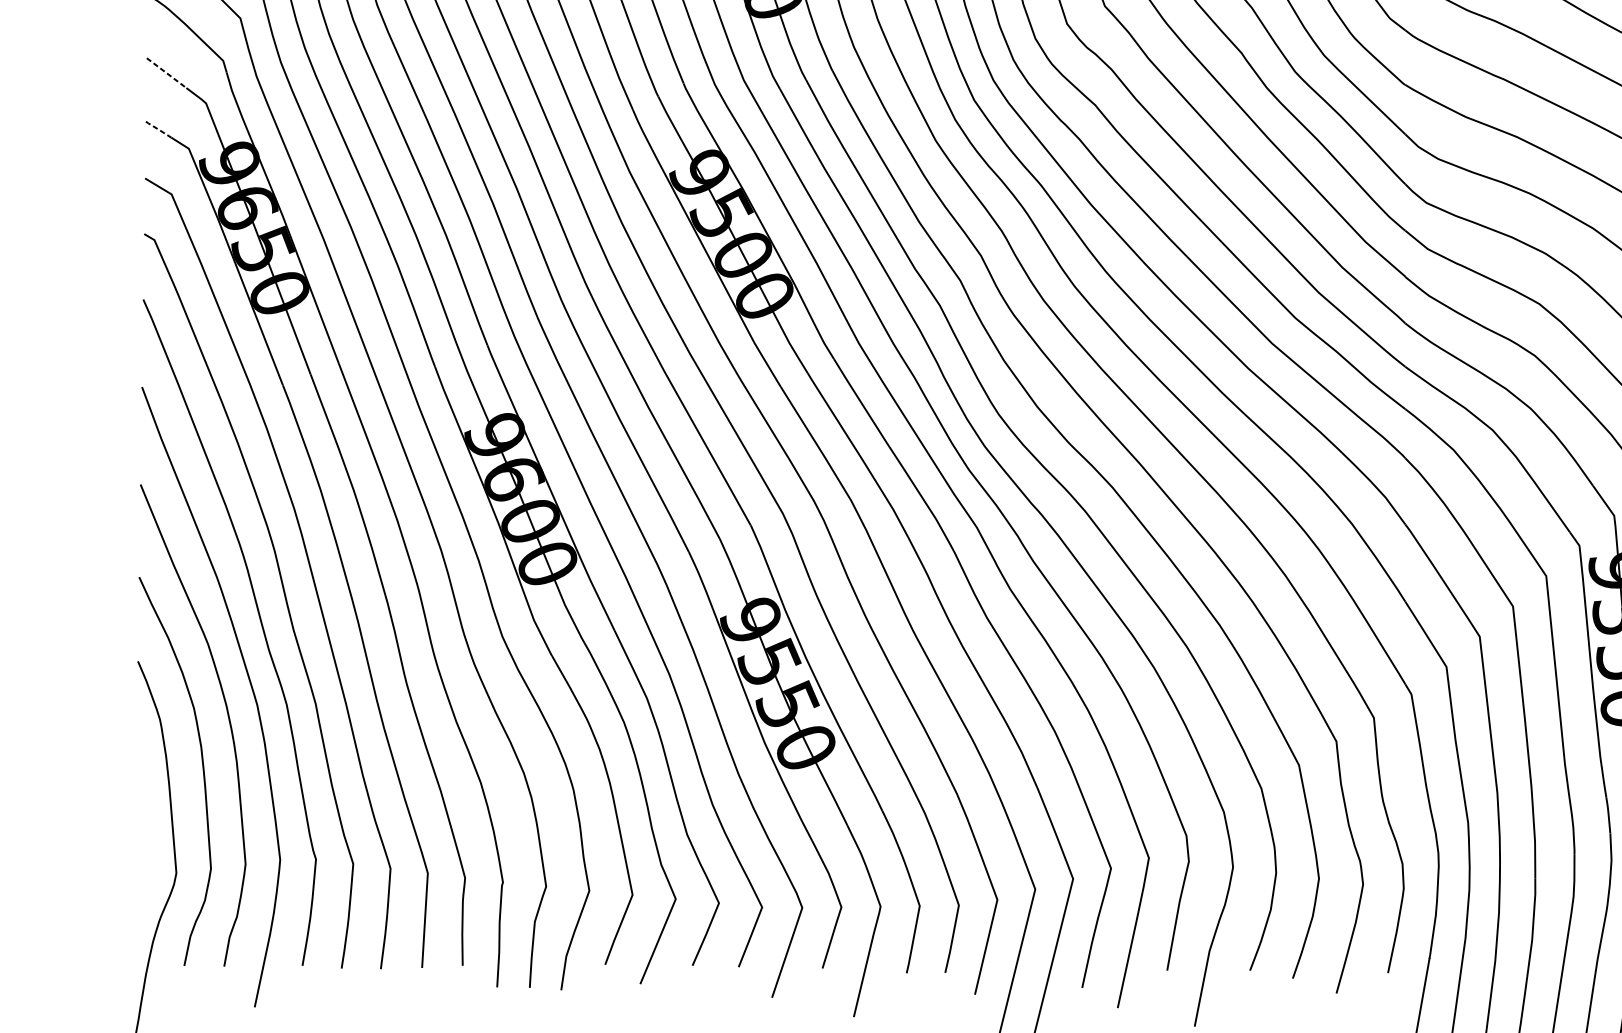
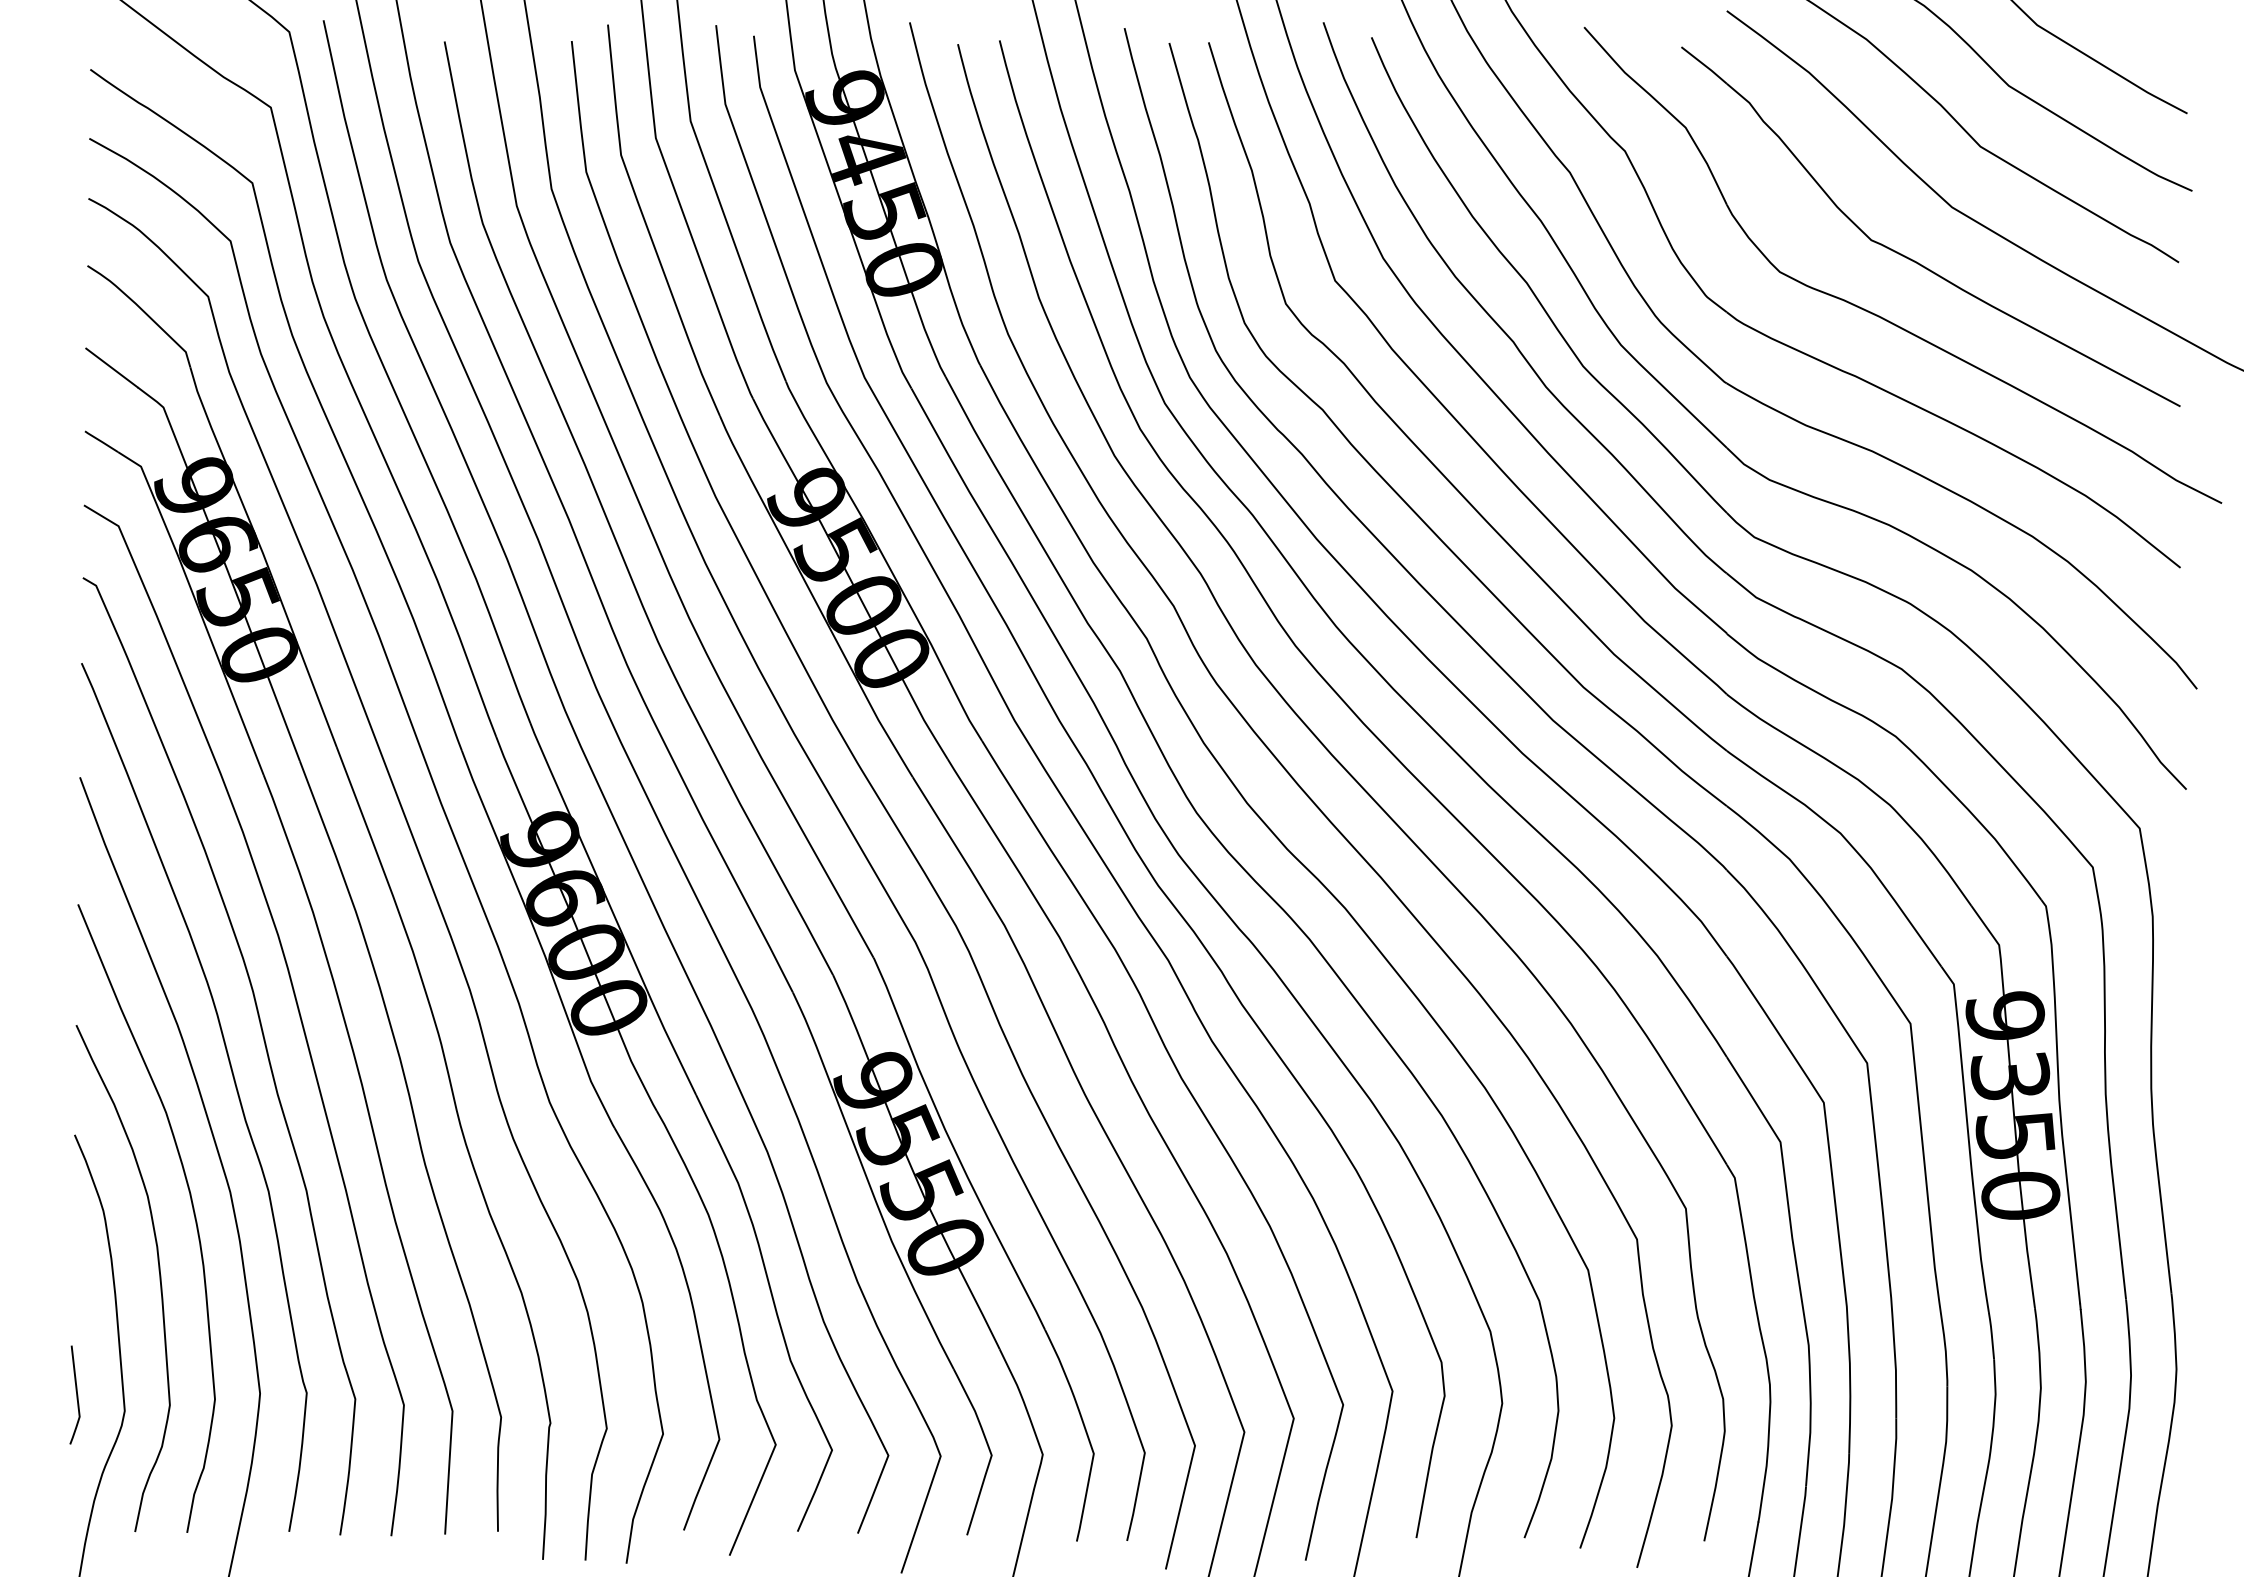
line: (166, 73) -> (112, 368), dashed -> solid
line: (158, 129) -> (101, 441), dashed -> solid
curve: (139, 860) -> (76, 1394), added

